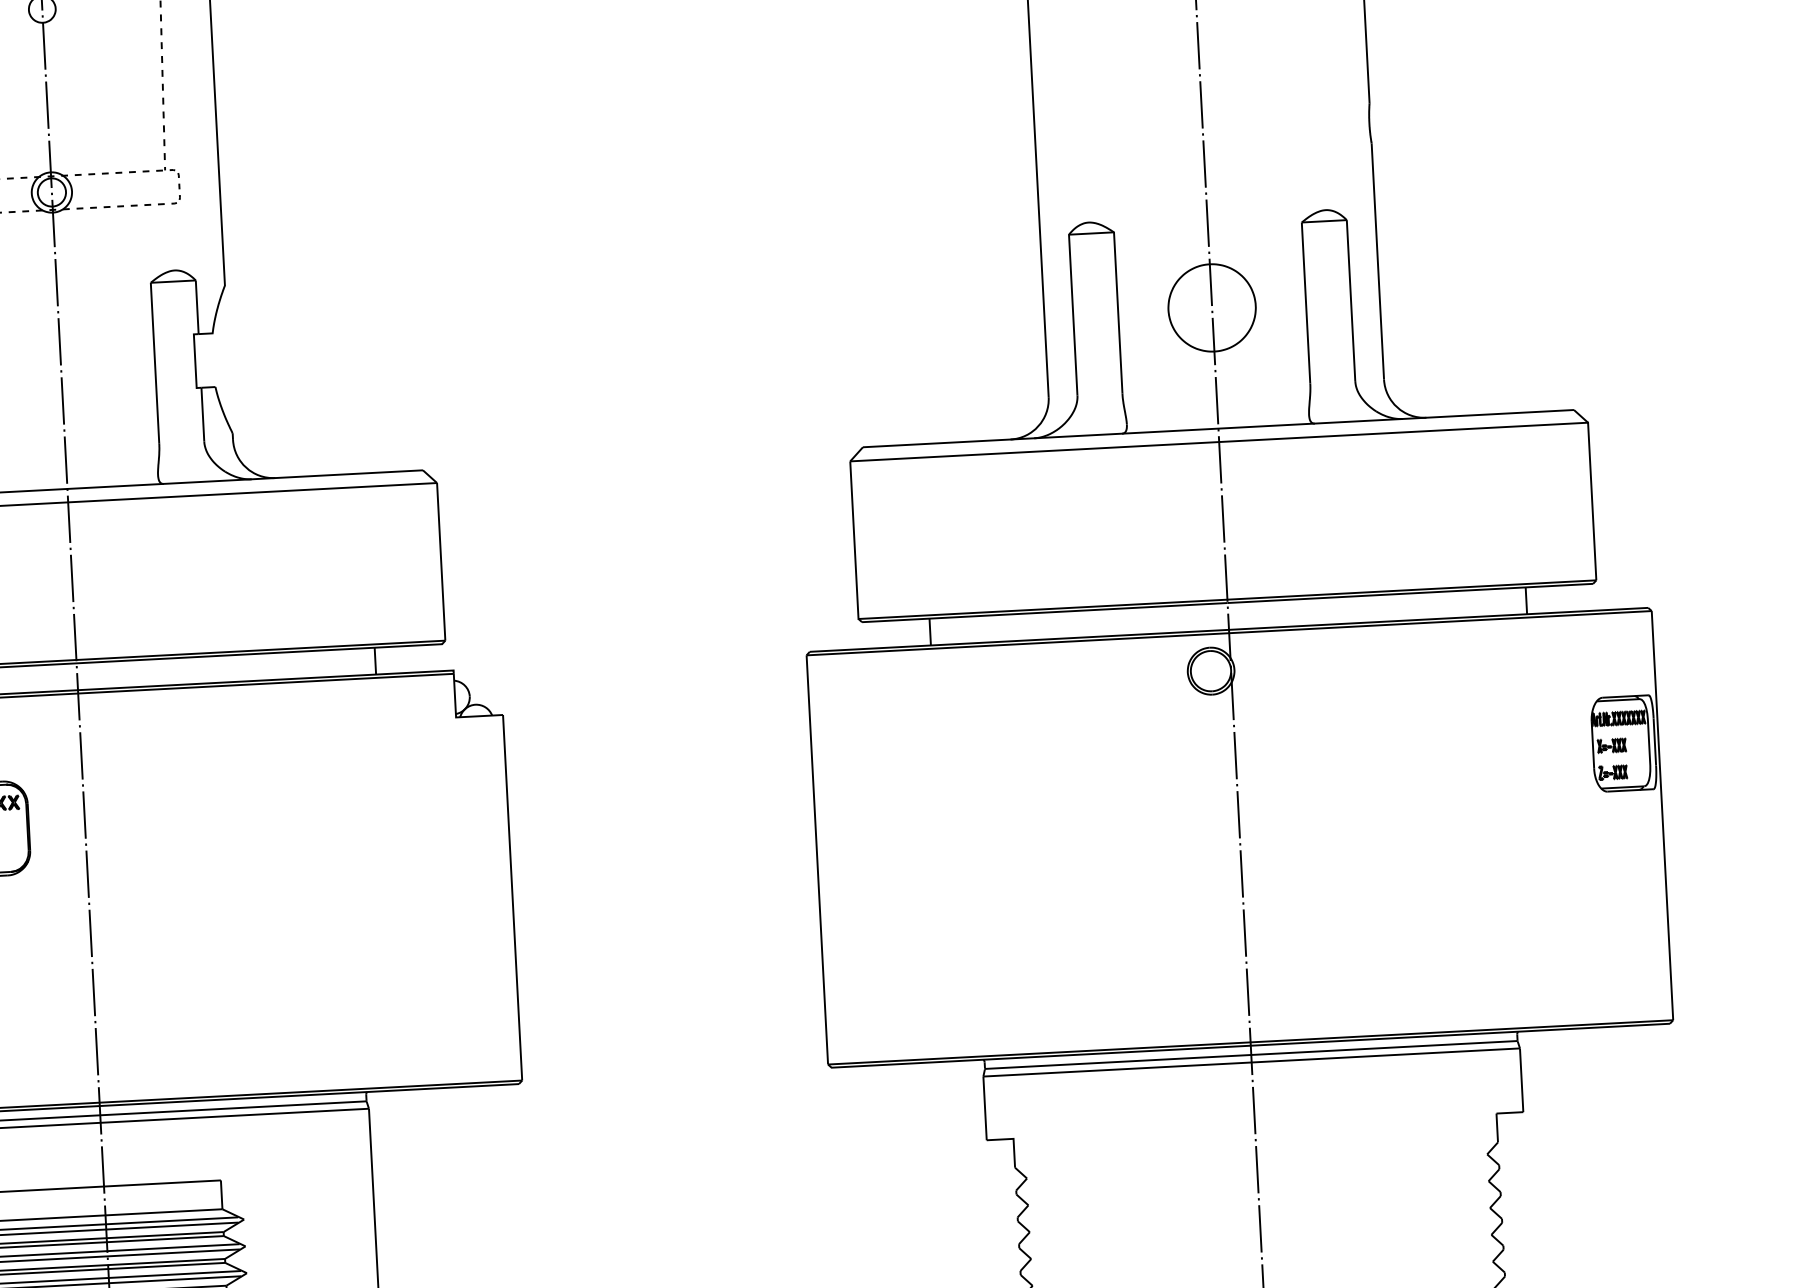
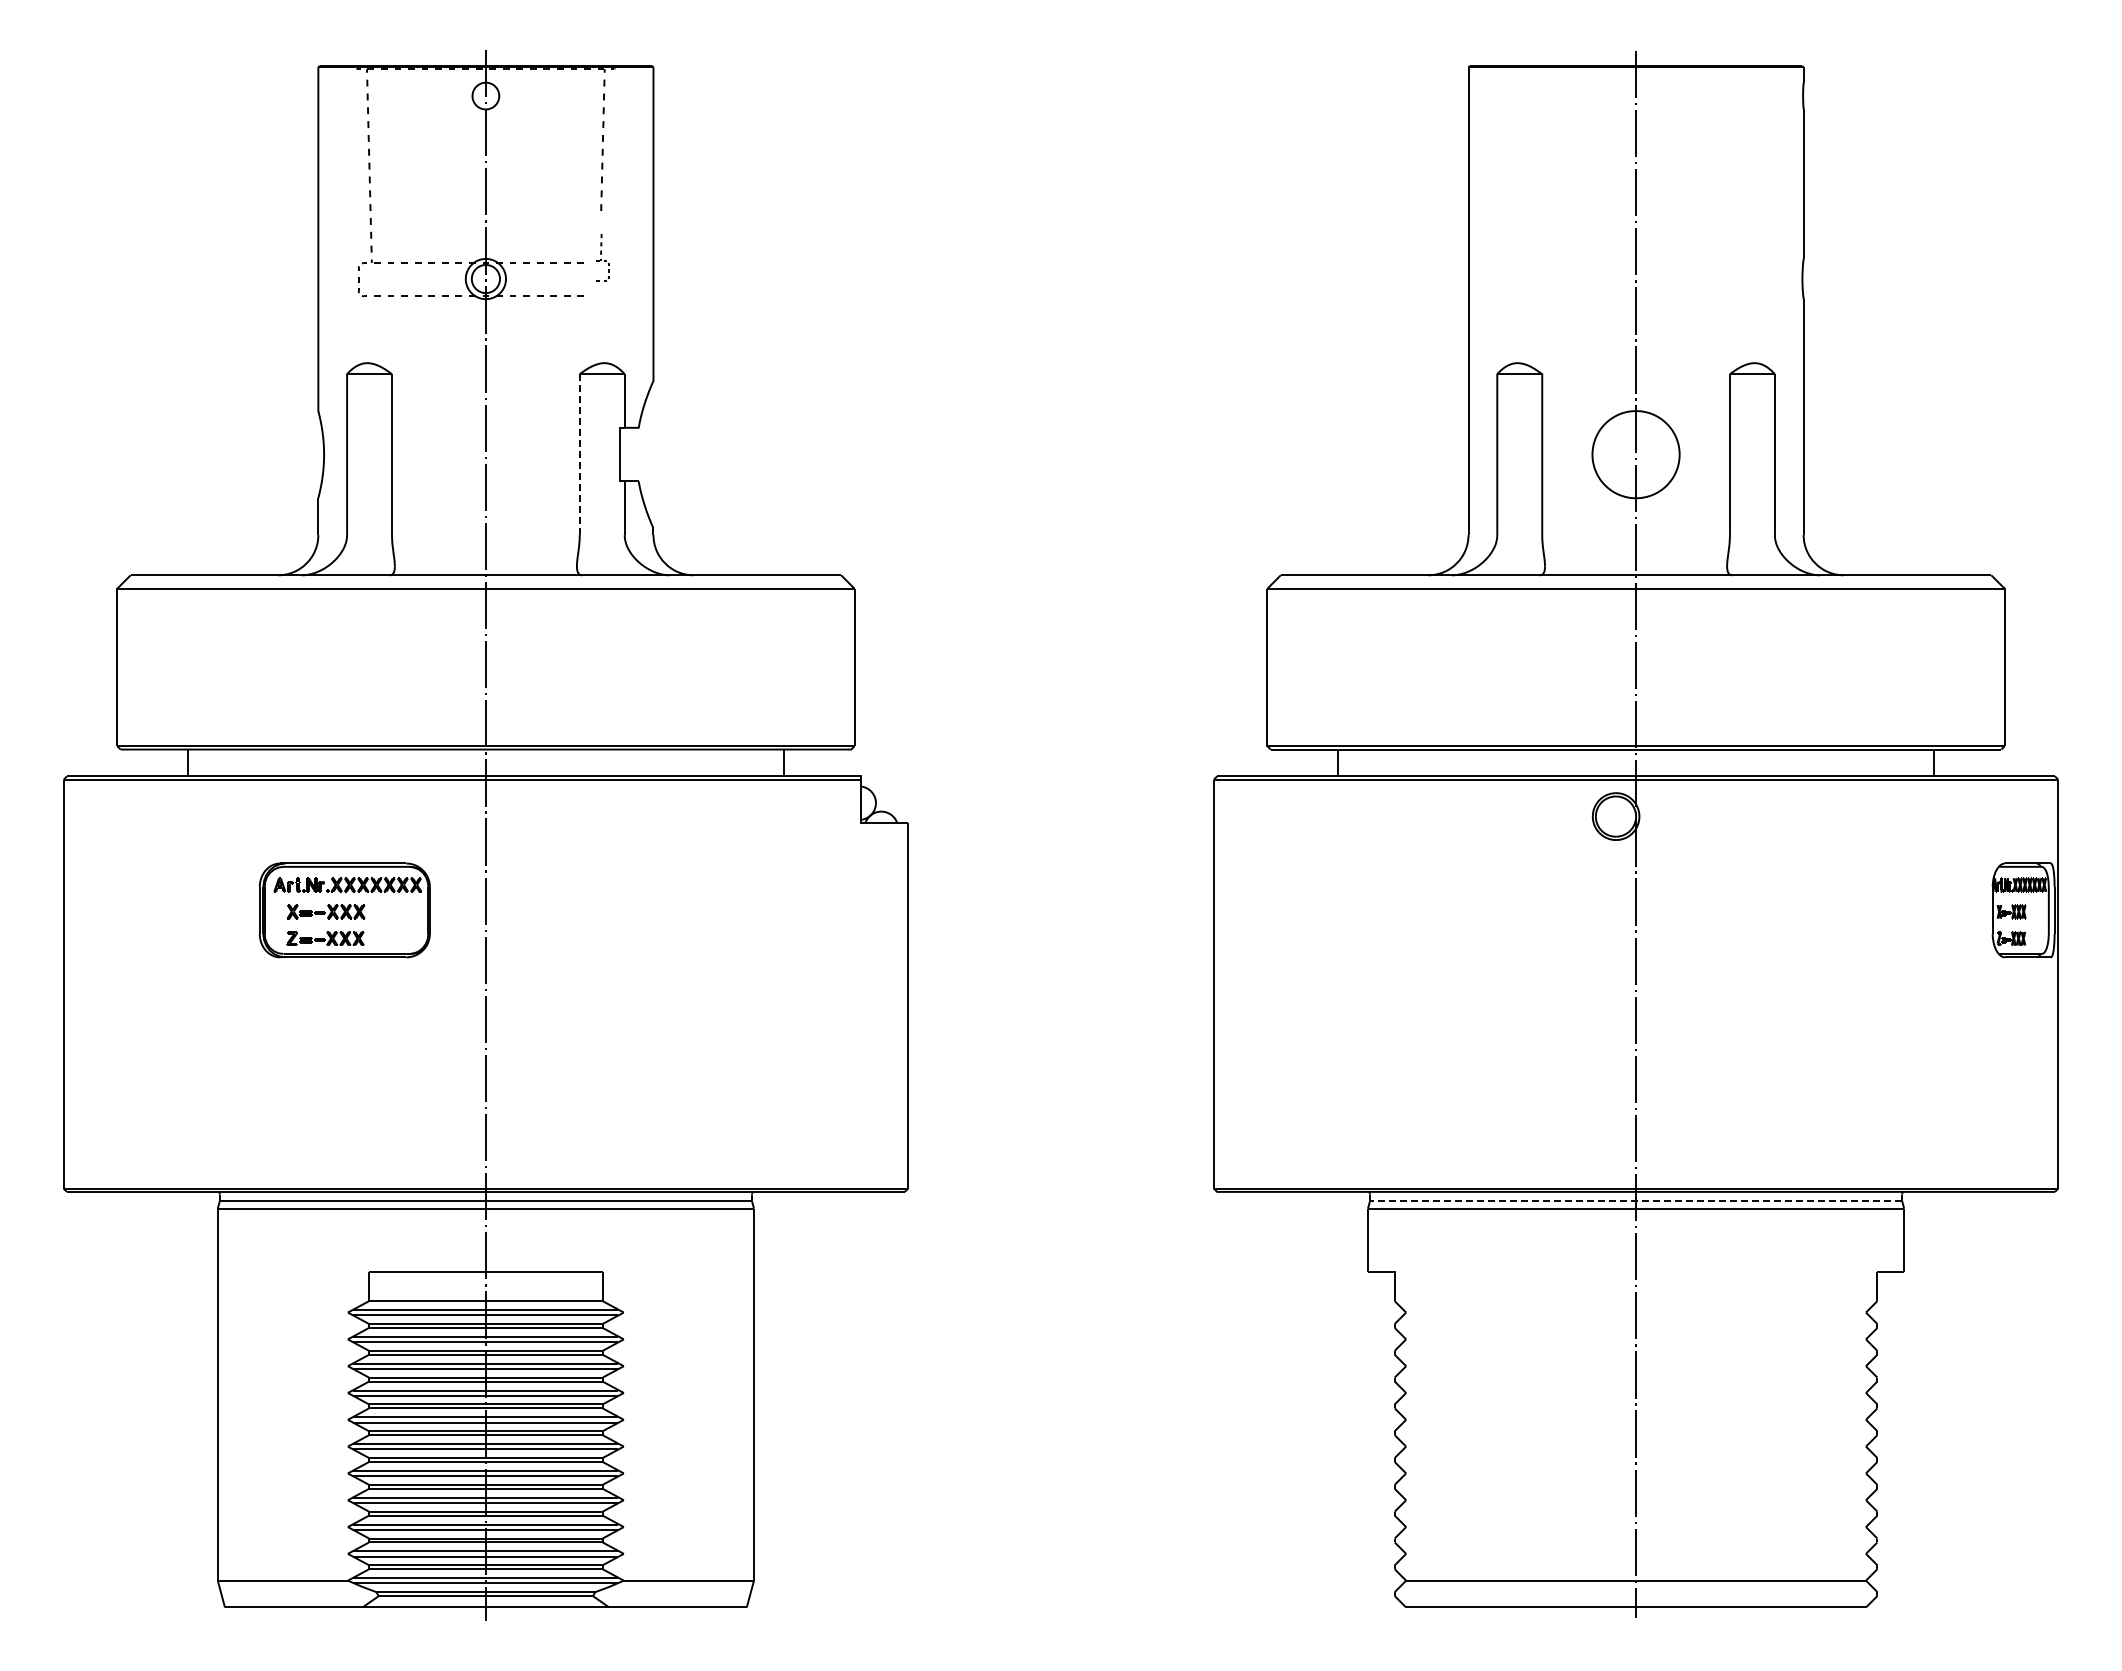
part: (167, 164) -> (602, 257), size x0.6
line: (154, 364) -> (579, 455), solid -> dashed
line: (1250, 1055) -> (1635, 1201), solid -> dashed

